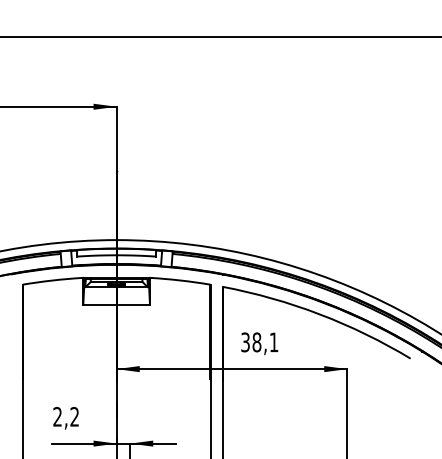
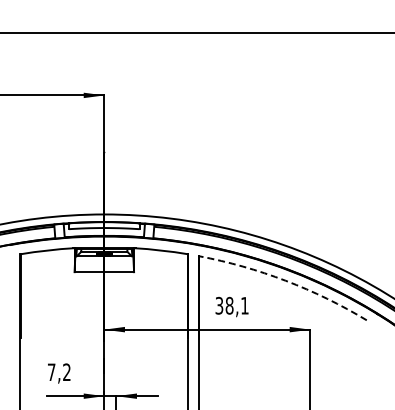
arc: (319, 314) -> (285, 280), solid -> dashed
text: (57, 415) -> (51, 371), 2,2 -> 7,2

